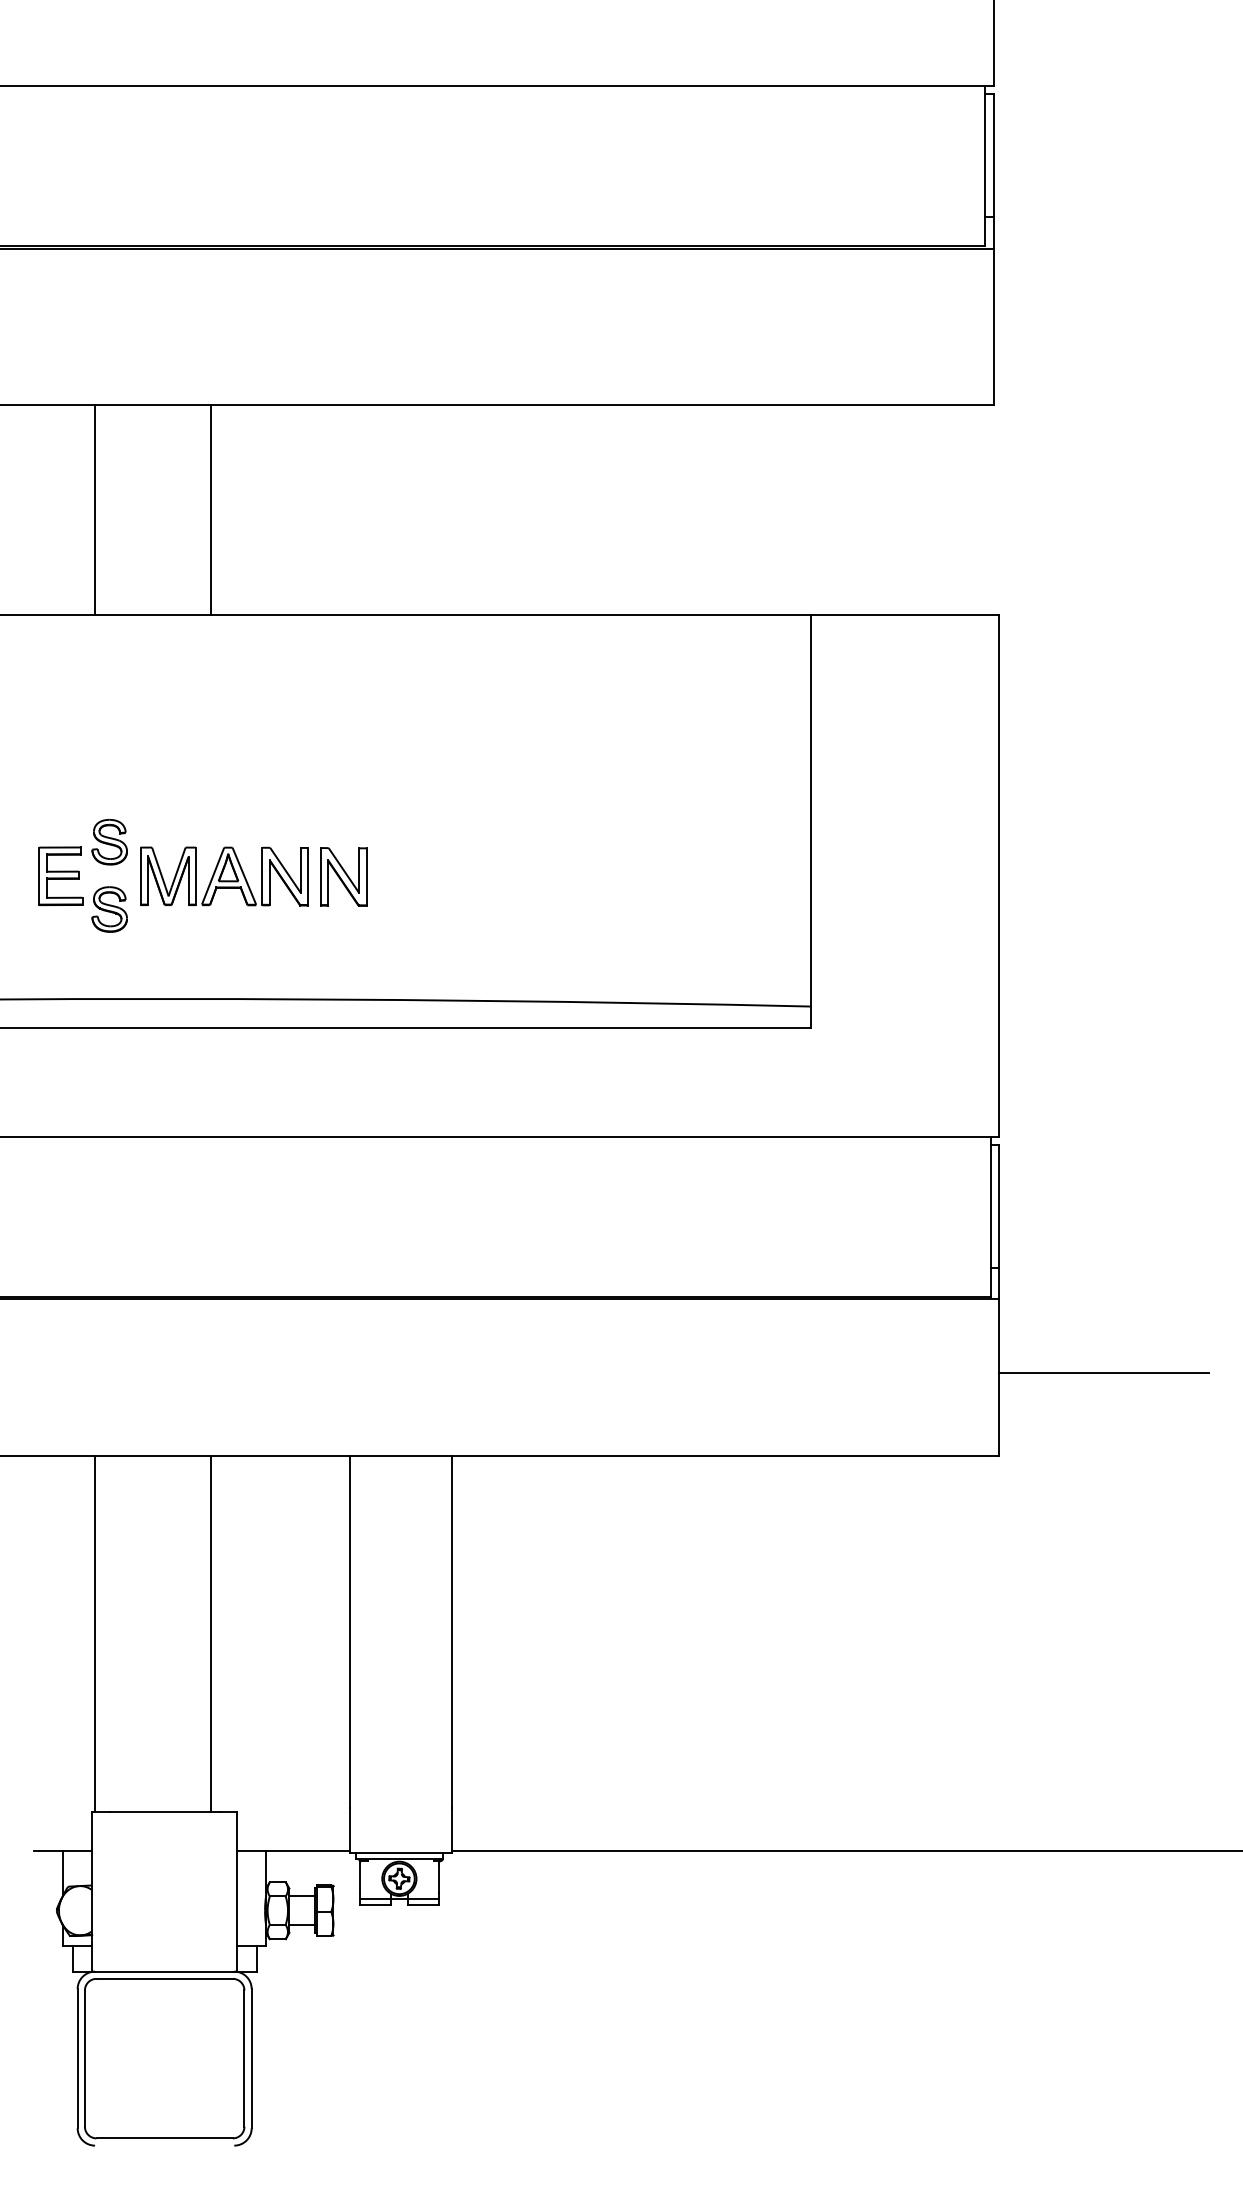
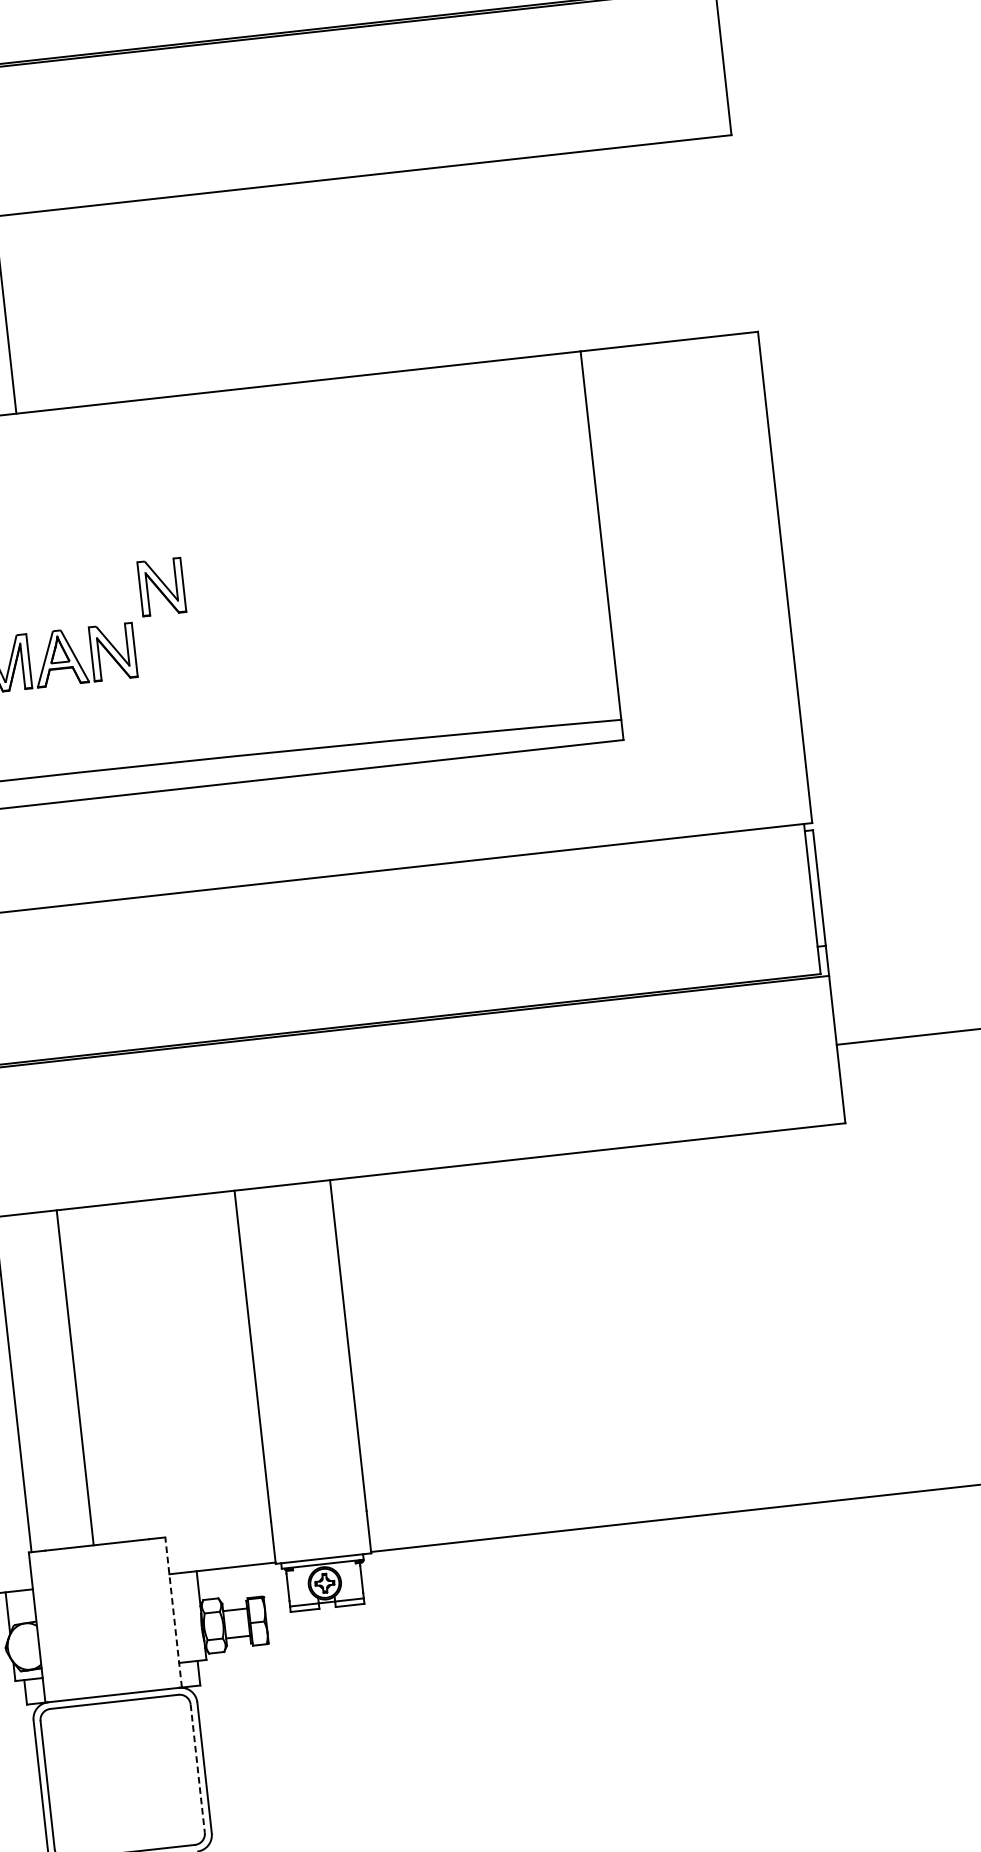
part: (343, 876) -> (161, 586), moved
line: (211, 1634) -> (75, 1378), moved
line: (237, 1891) -> (173, 1612), solid -> dashed
line: (244, 2059) -> (197, 1769), solid -> dashed

